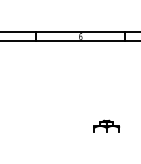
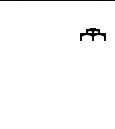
part: (106, 125) -> (92, 33), moved

